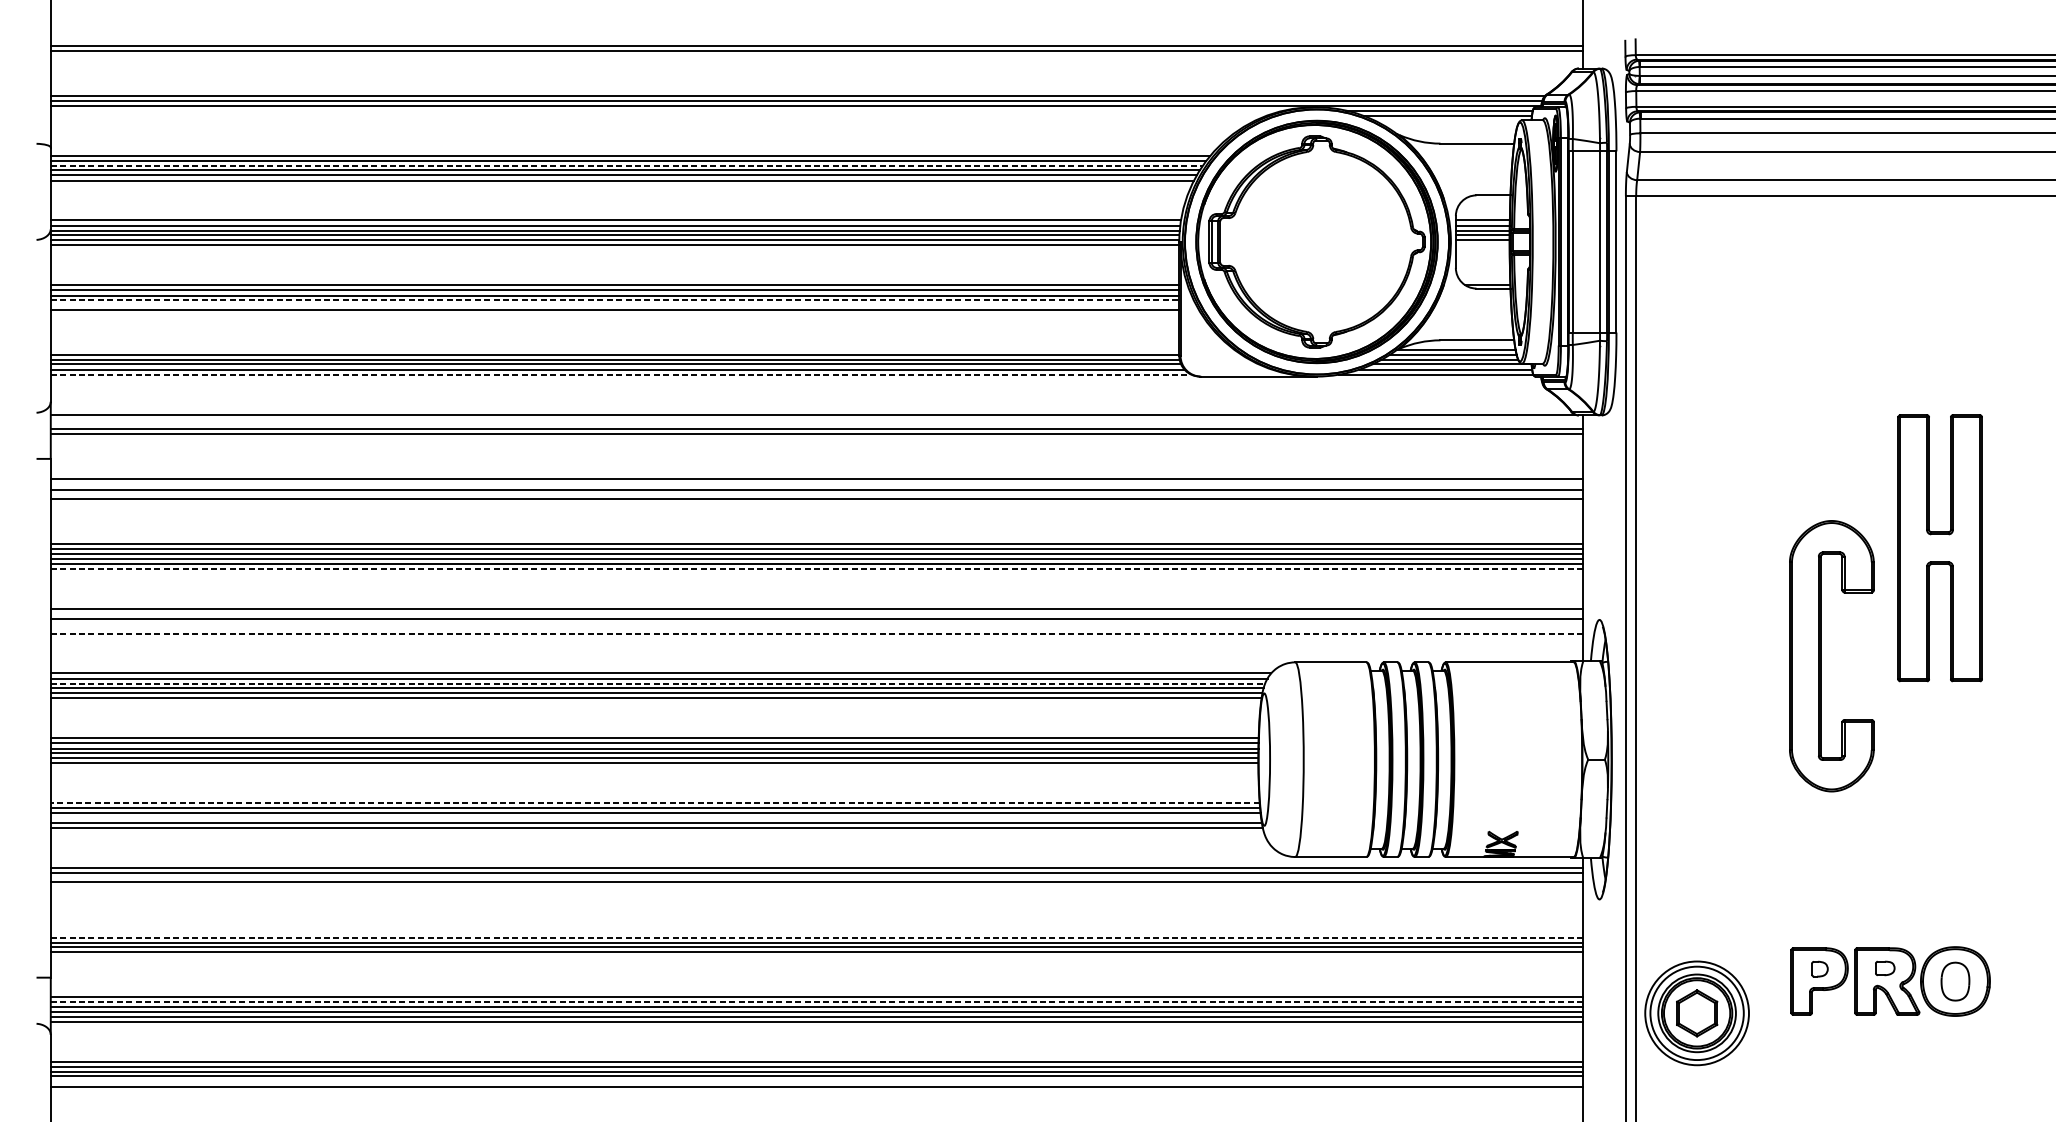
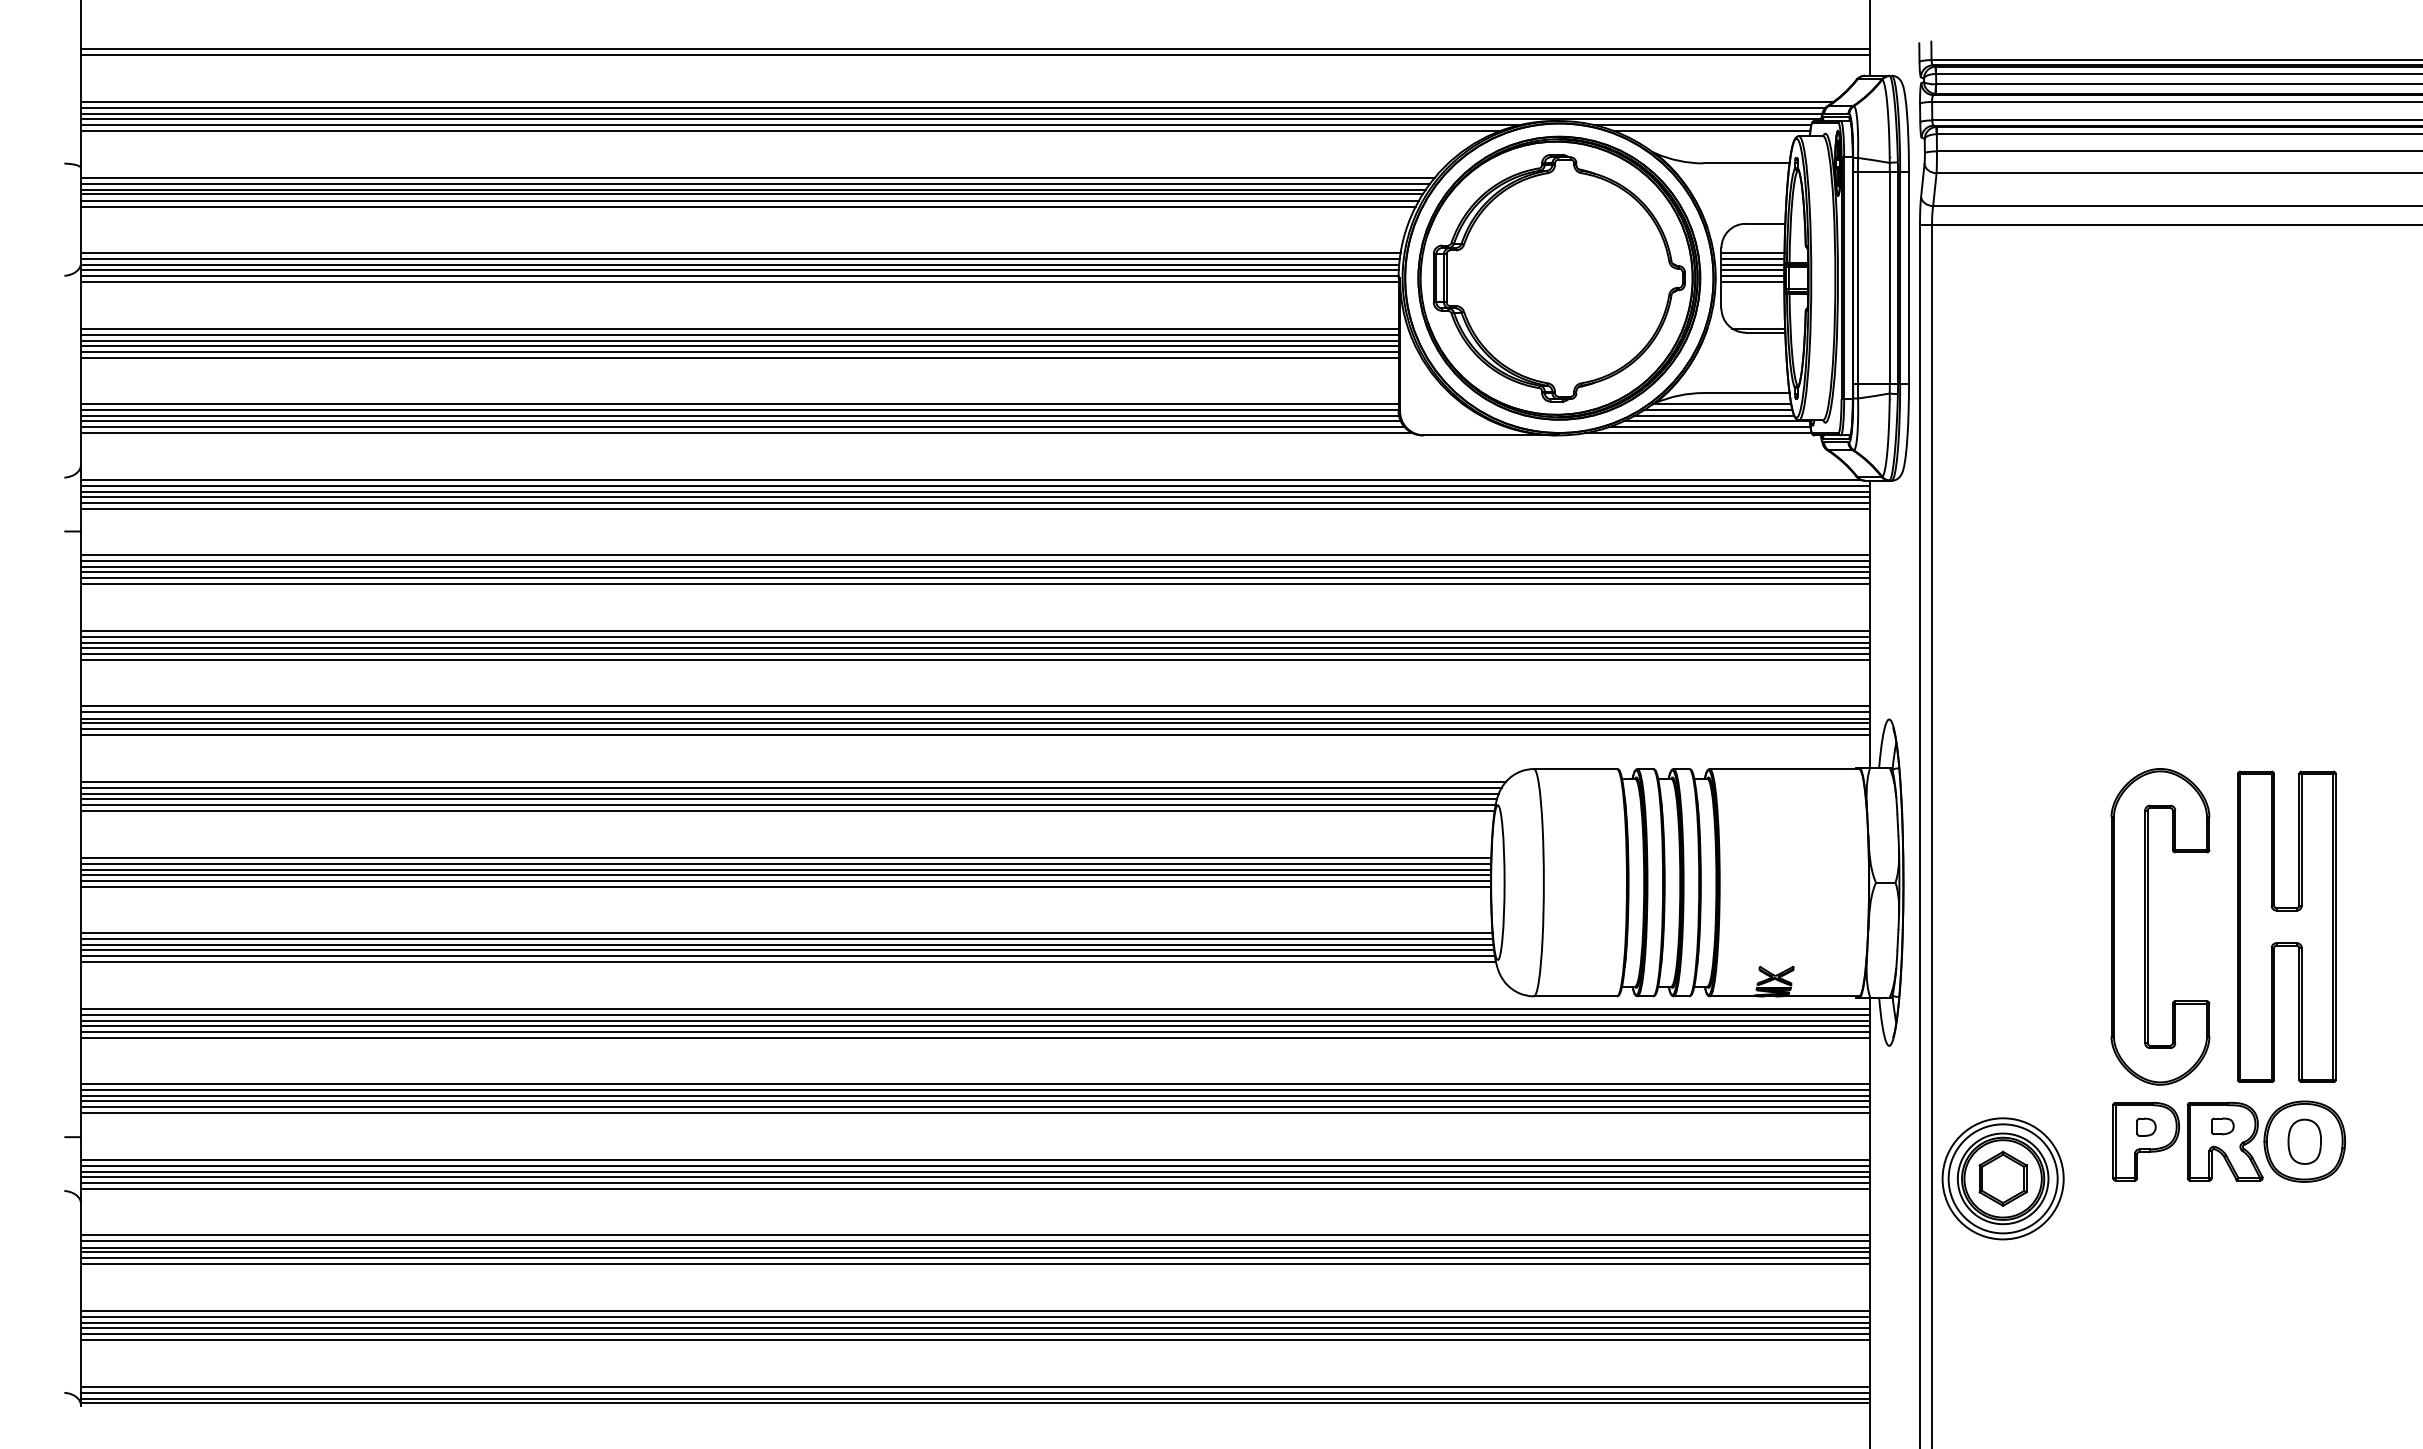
line: (801, 90) -> (957, 101), added
line: (667, 110) -> (800, 124), added
line: (658, 115) -> (790, 130), added
line: (626, 165) -> (753, 189), dashed -> solid
line: (1482, 245) -> (1752, 282), added
line: (614, 299) -> (739, 345), dashed -> solid
line: (614, 304) -> (739, 351), added
line: (614, 350) -> (739, 404), added
line: (620, 374) -> (746, 433), dashed -> solid
line: (816, 419) -> (975, 485), added
line: (816, 424) -> (975, 491), added
line: (816, 439) -> (975, 508), added
line: (816, 484) -> (975, 561), added
line: (816, 494) -> (975, 572), added
line: (816, 504) -> (975, 584), added
part: (1939, 547) -> (2286, 926), moved
line: (816, 568) -> (975, 659), dashed -> solid
line: (816, 613) -> (975, 712), added
line: (816, 623) -> (975, 723), added
line: (816, 628) -> (975, 729), added
line: (816, 633) -> (975, 735), dashed -> solid
part: (1821, 655) -> (2148, 926), moved
line: (657, 684) -> (789, 794), dashed -> solid
line: (655, 803) -> (786, 933), dashed -> solid
line: (655, 817) -> (787, 950), added
line: (816, 877) -> (975, 1020), added
line: (816, 887) -> (975, 1031), added
line: (816, 892) -> (975, 1037), added
line: (816, 932) -> (975, 1084), added
line: (816, 937) -> (975, 1090), dashed -> solid
line: (816, 957) -> (975, 1113), added
line: (816, 1001) -> (975, 1165), dashed -> solid
line: (816, 1081) -> (975, 1258), added

